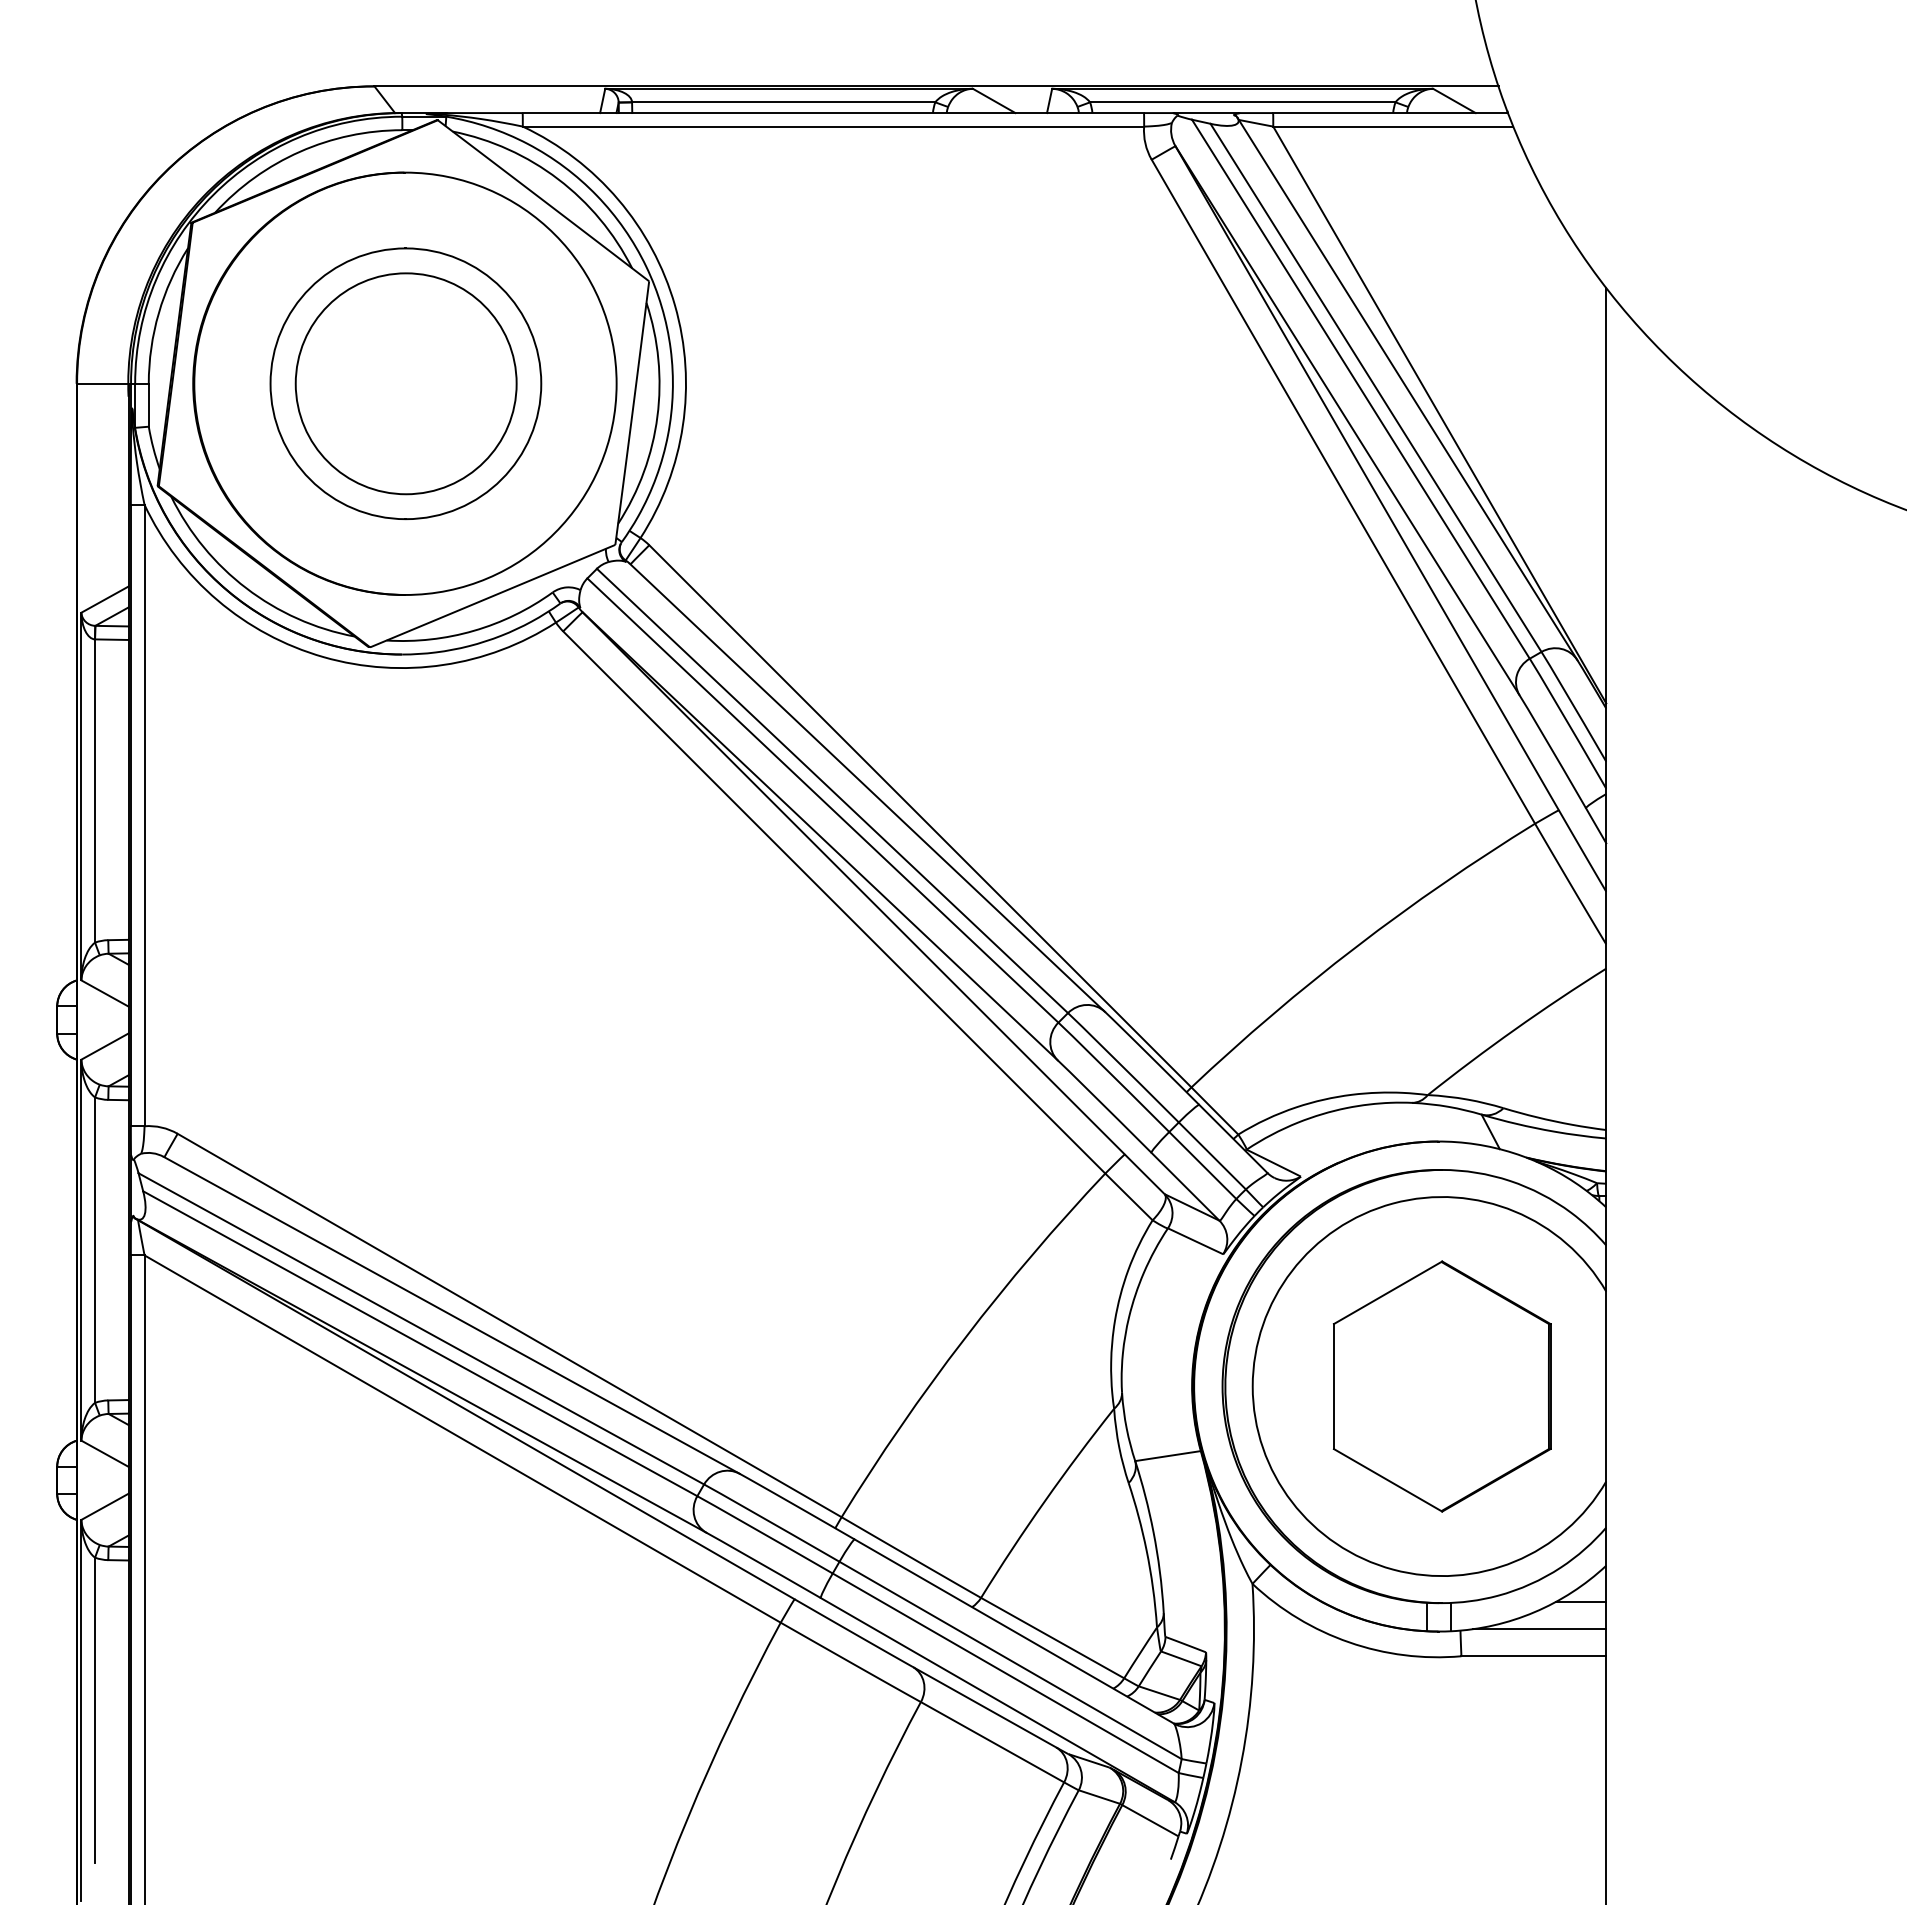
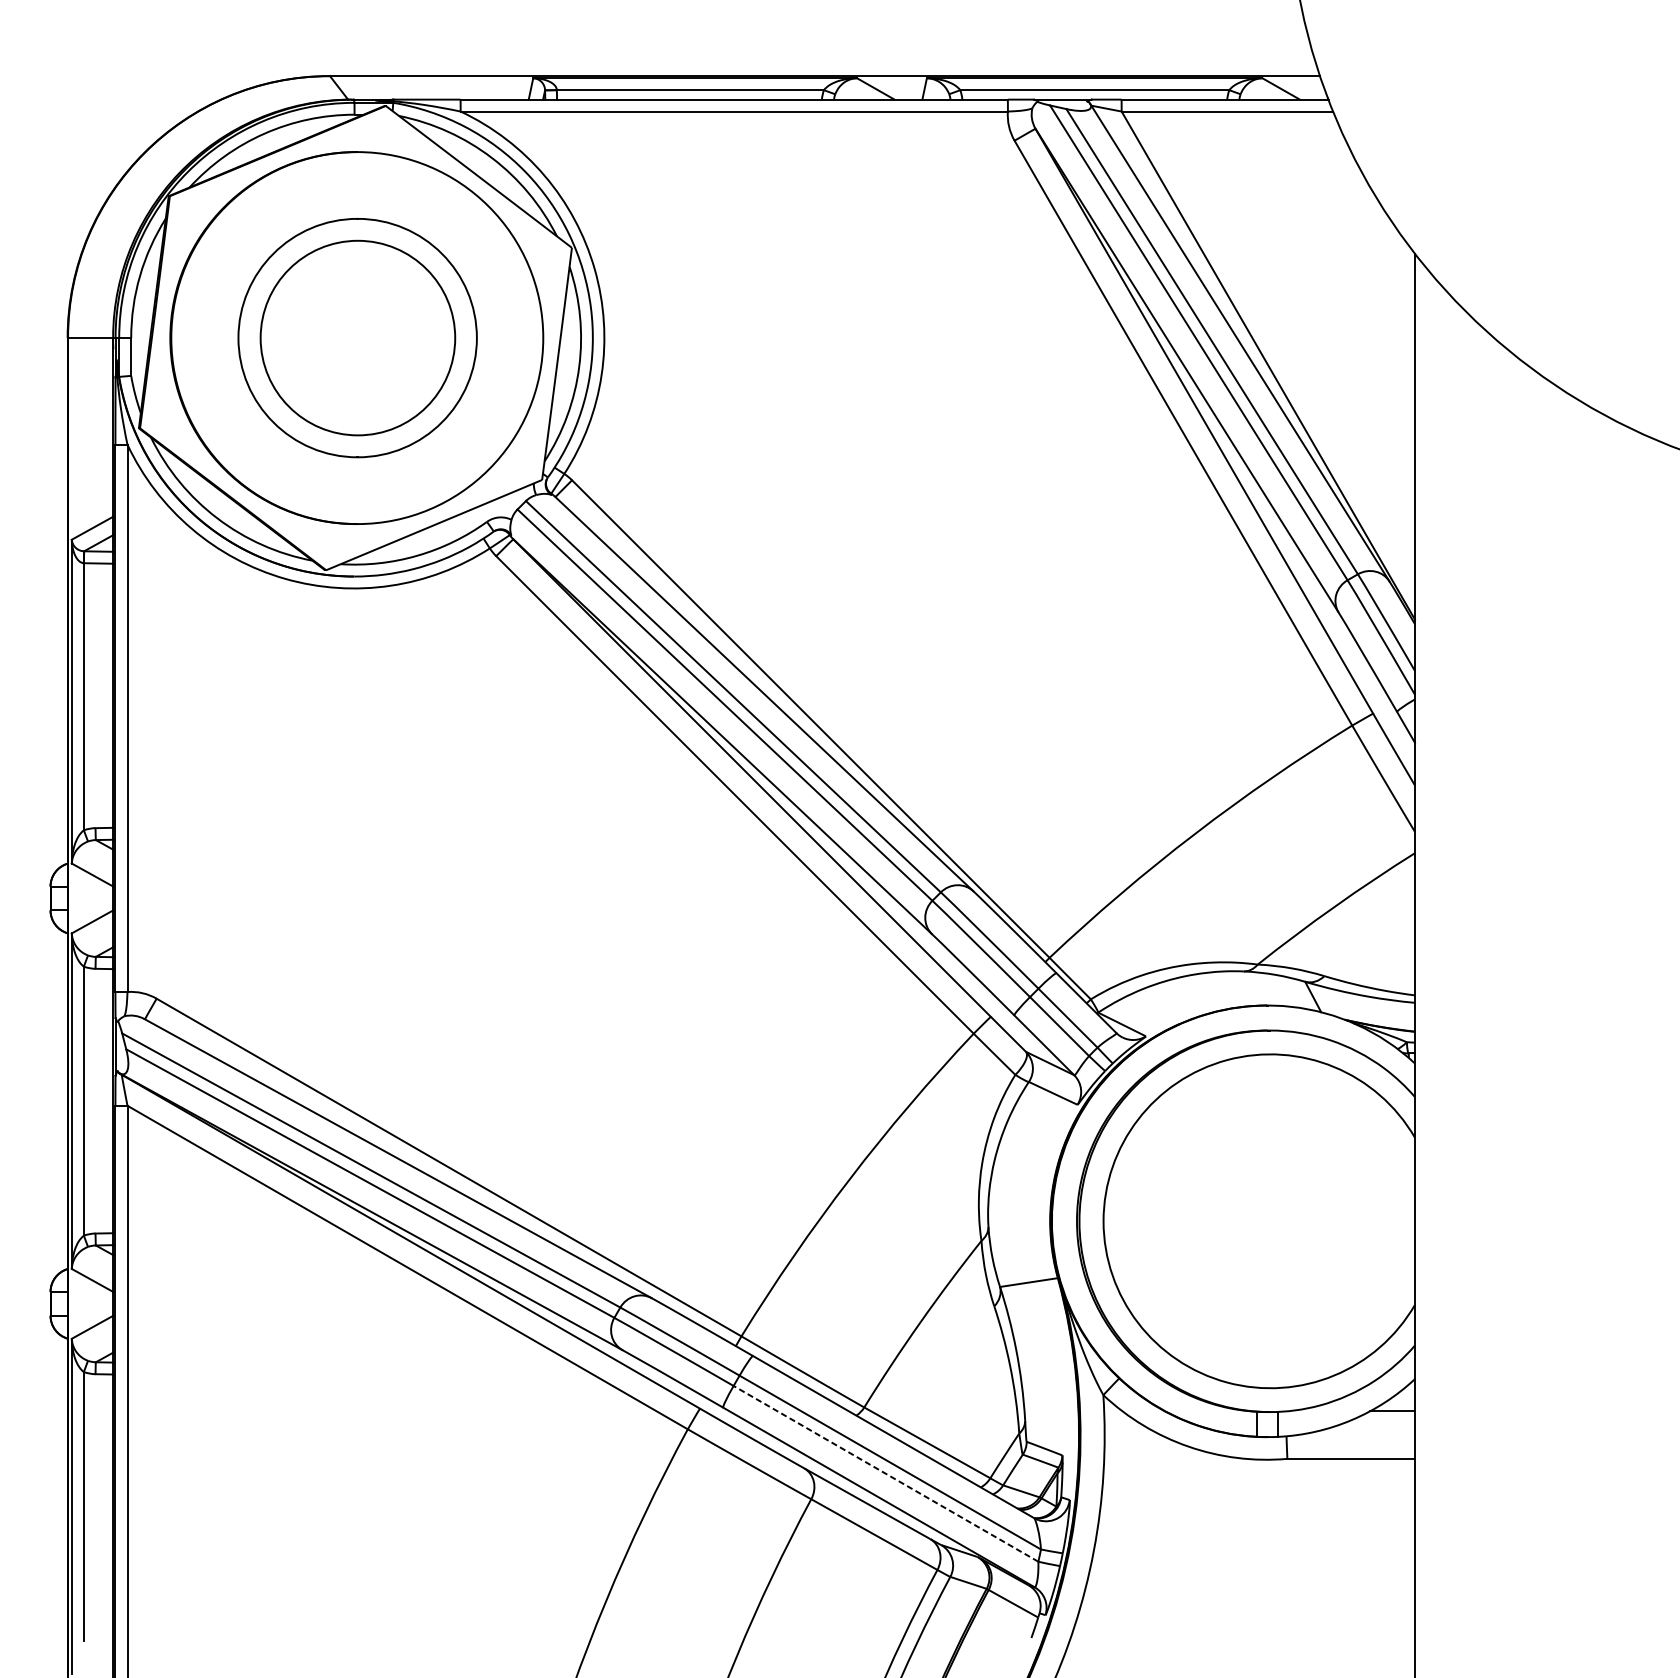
part: (1441, 1386) -> (1269, 1221), removed
line: (1539, 1629) -> (1356, 1435), removed
line: (1005, 1673) -> (885, 1474), solid -> dashed

